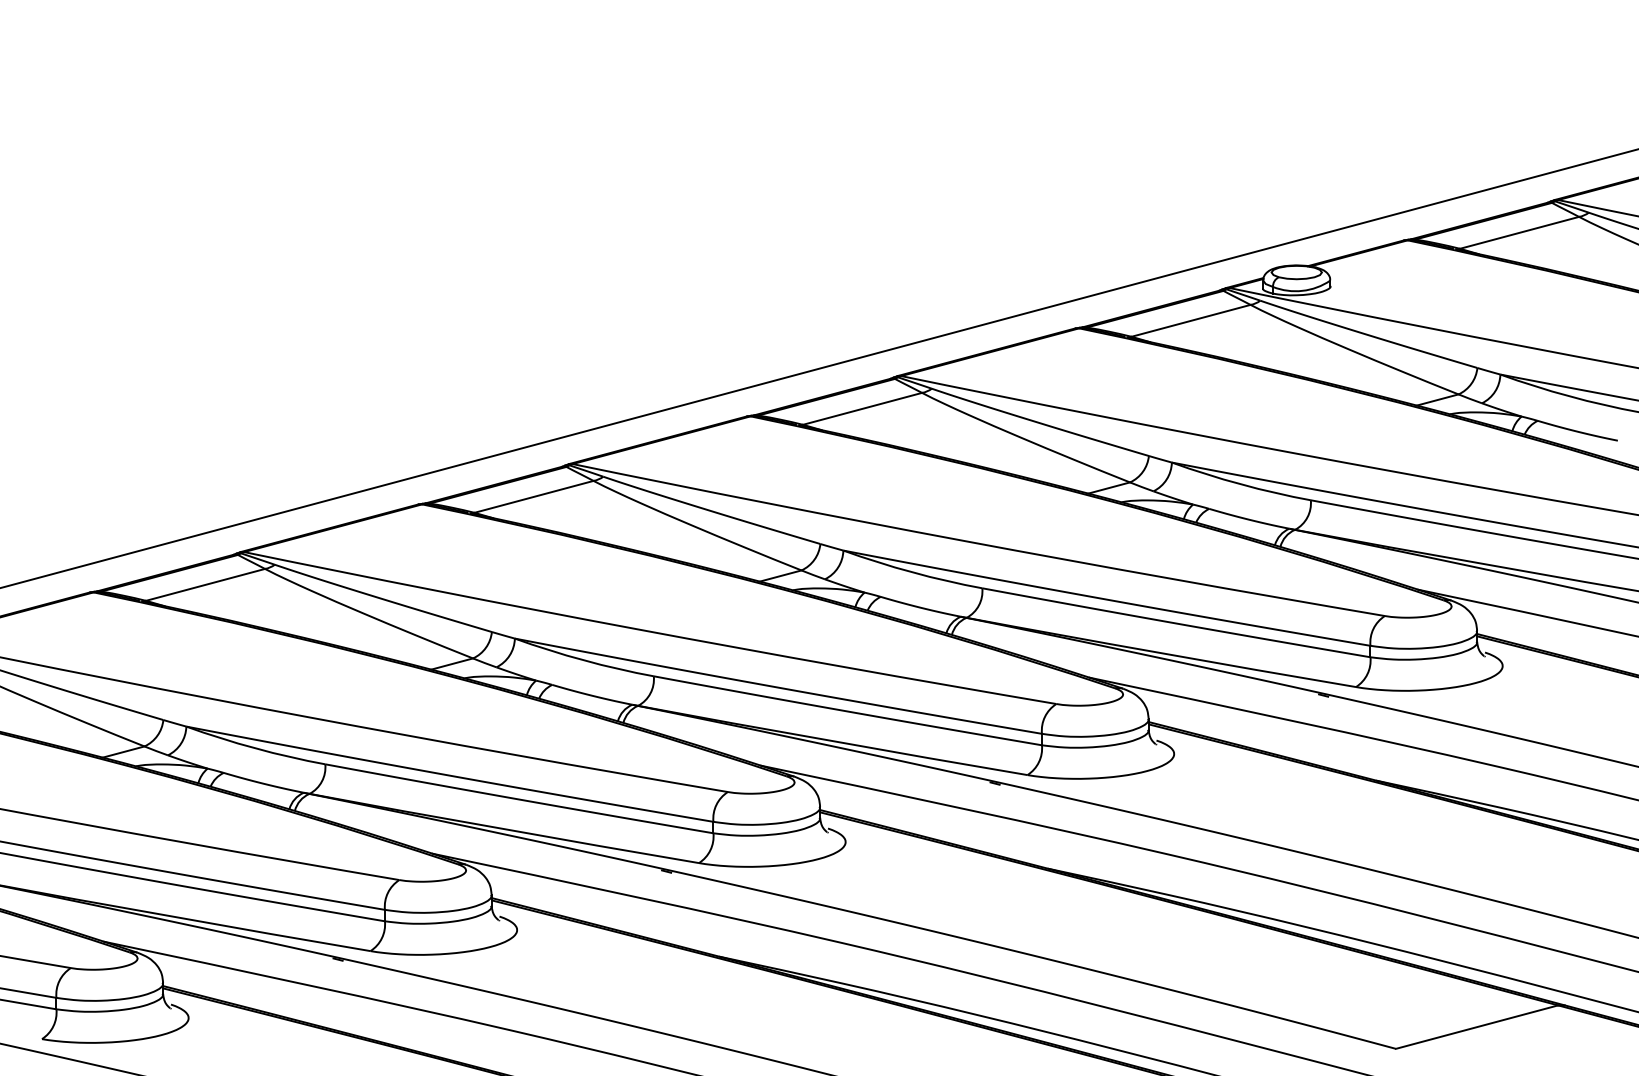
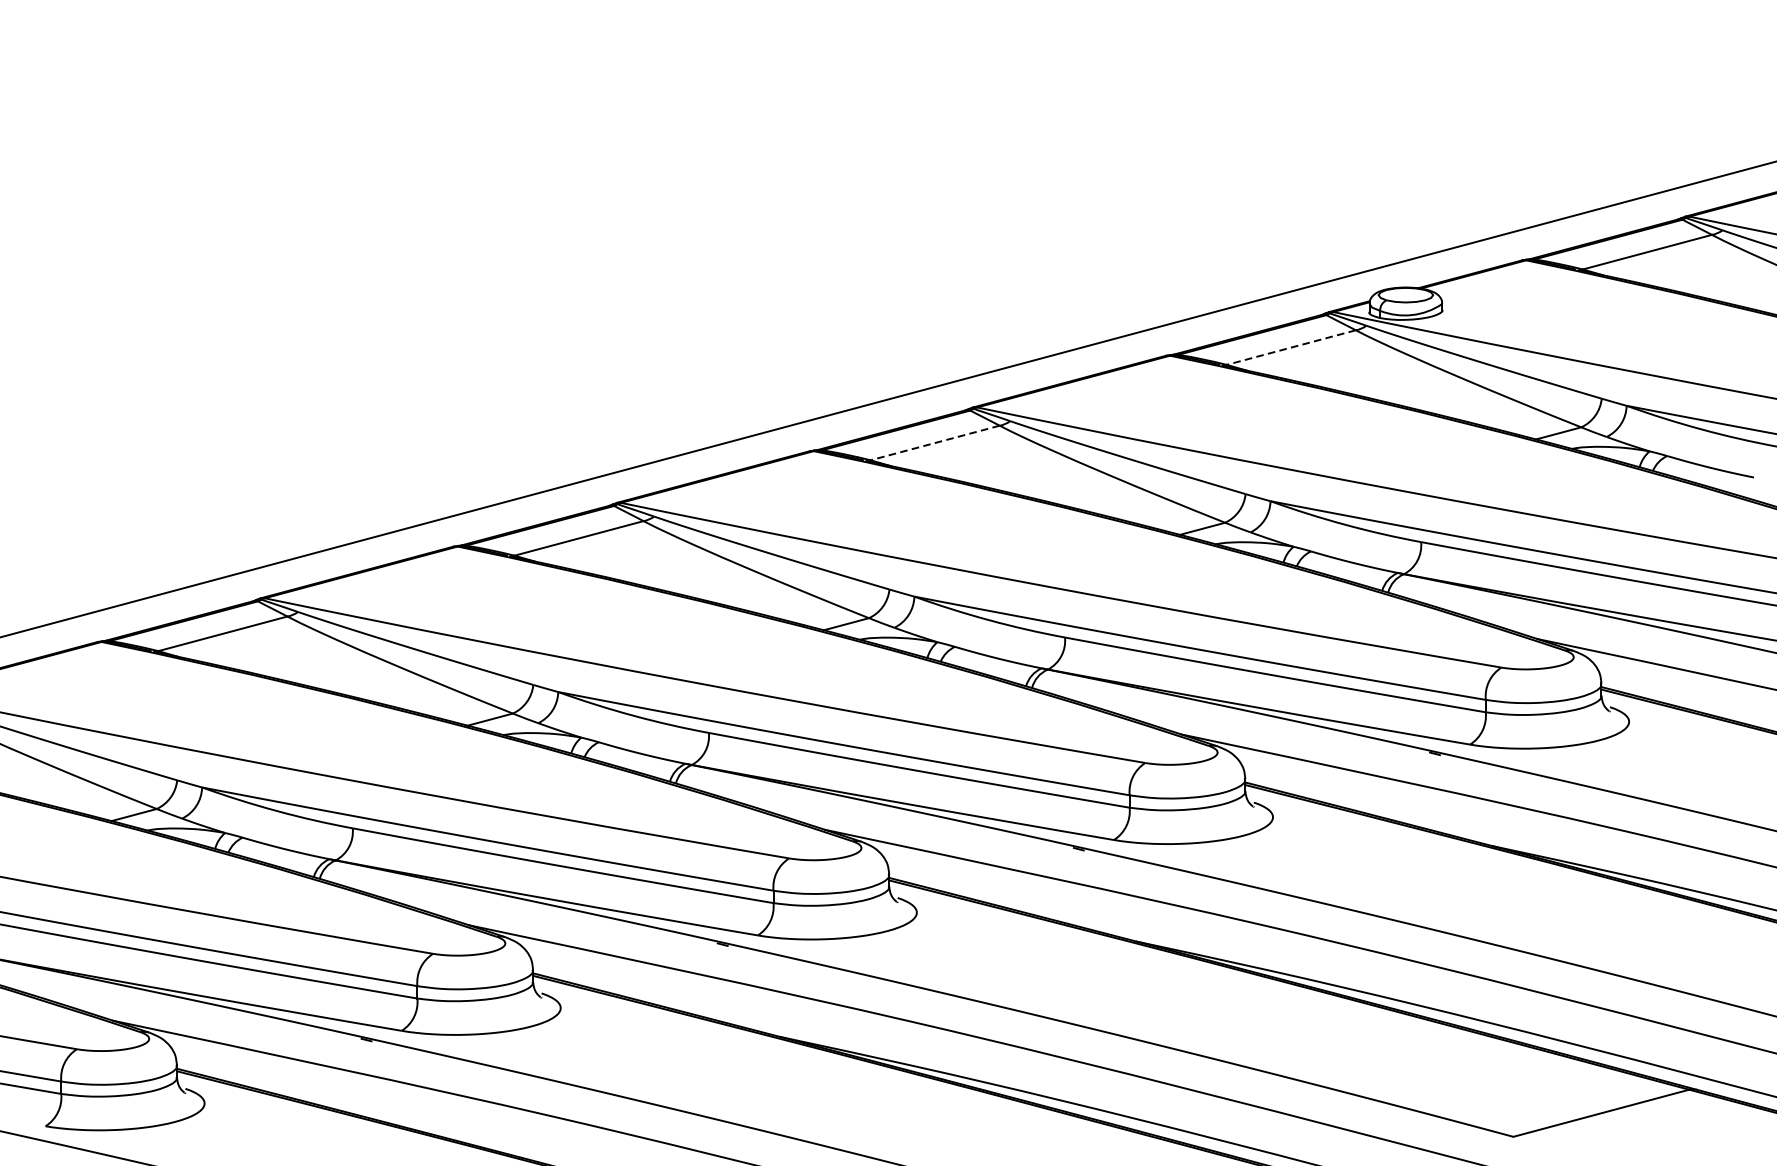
line: (1191, 320) -> (1291, 347), solid -> dashed
line: (862, 408) -> (935, 442), solid -> dashed

